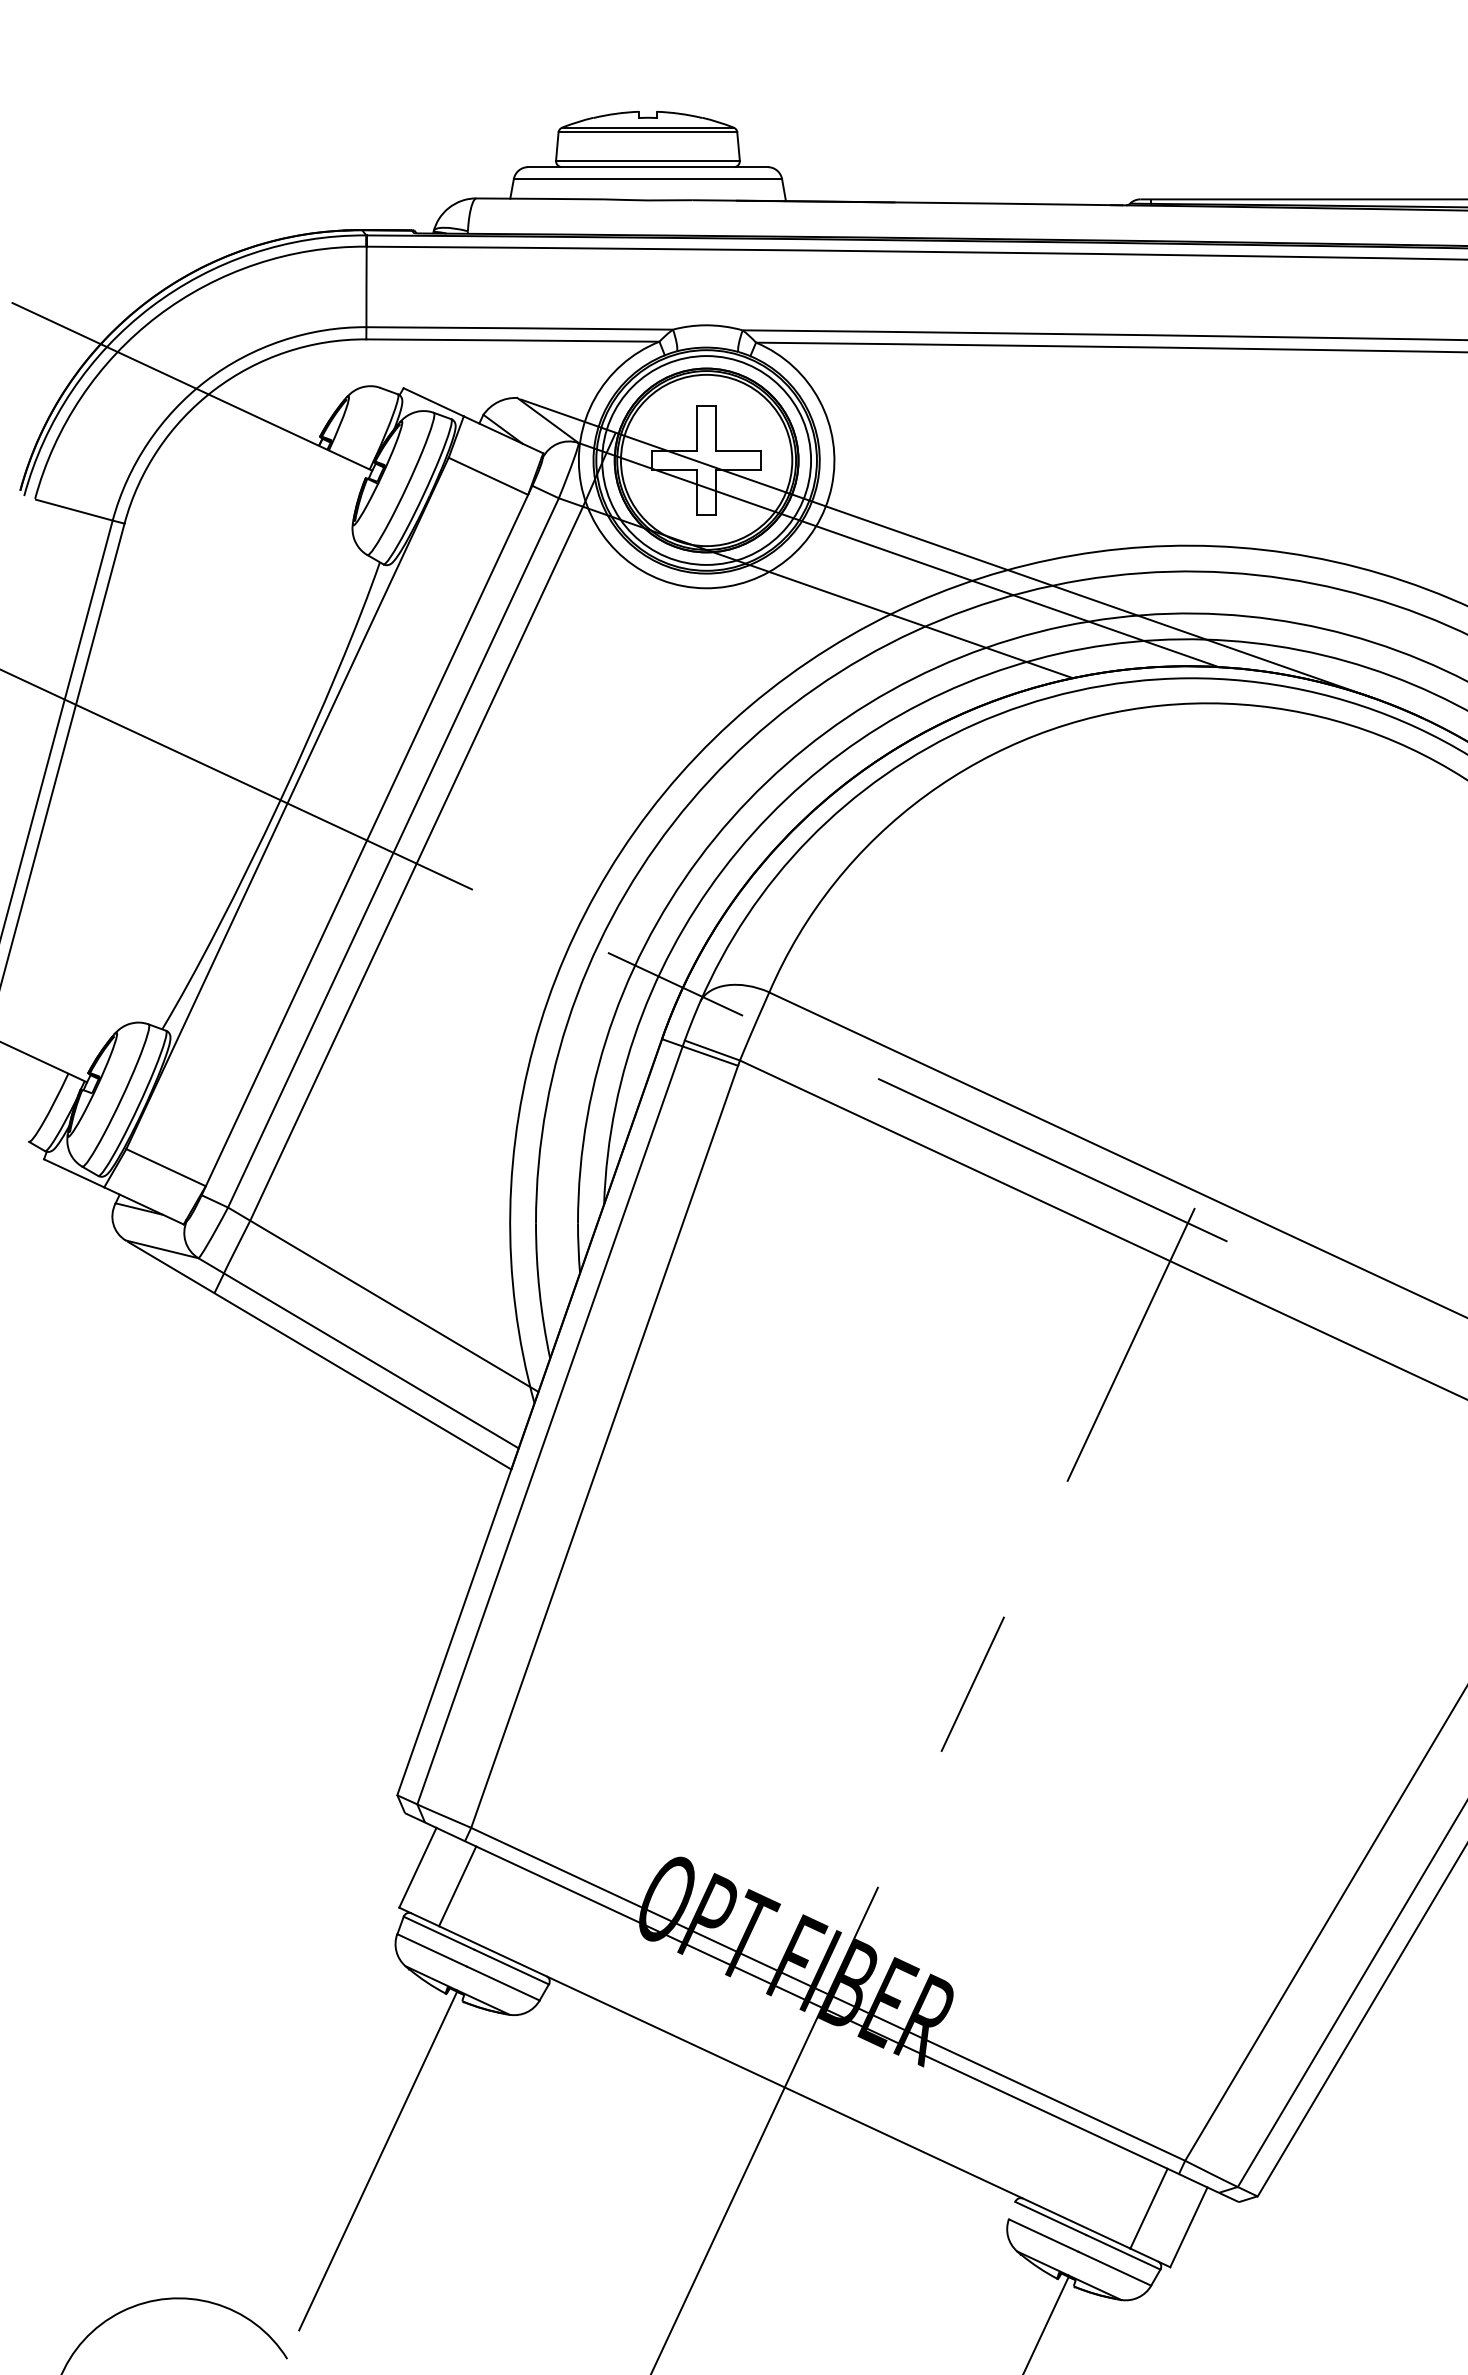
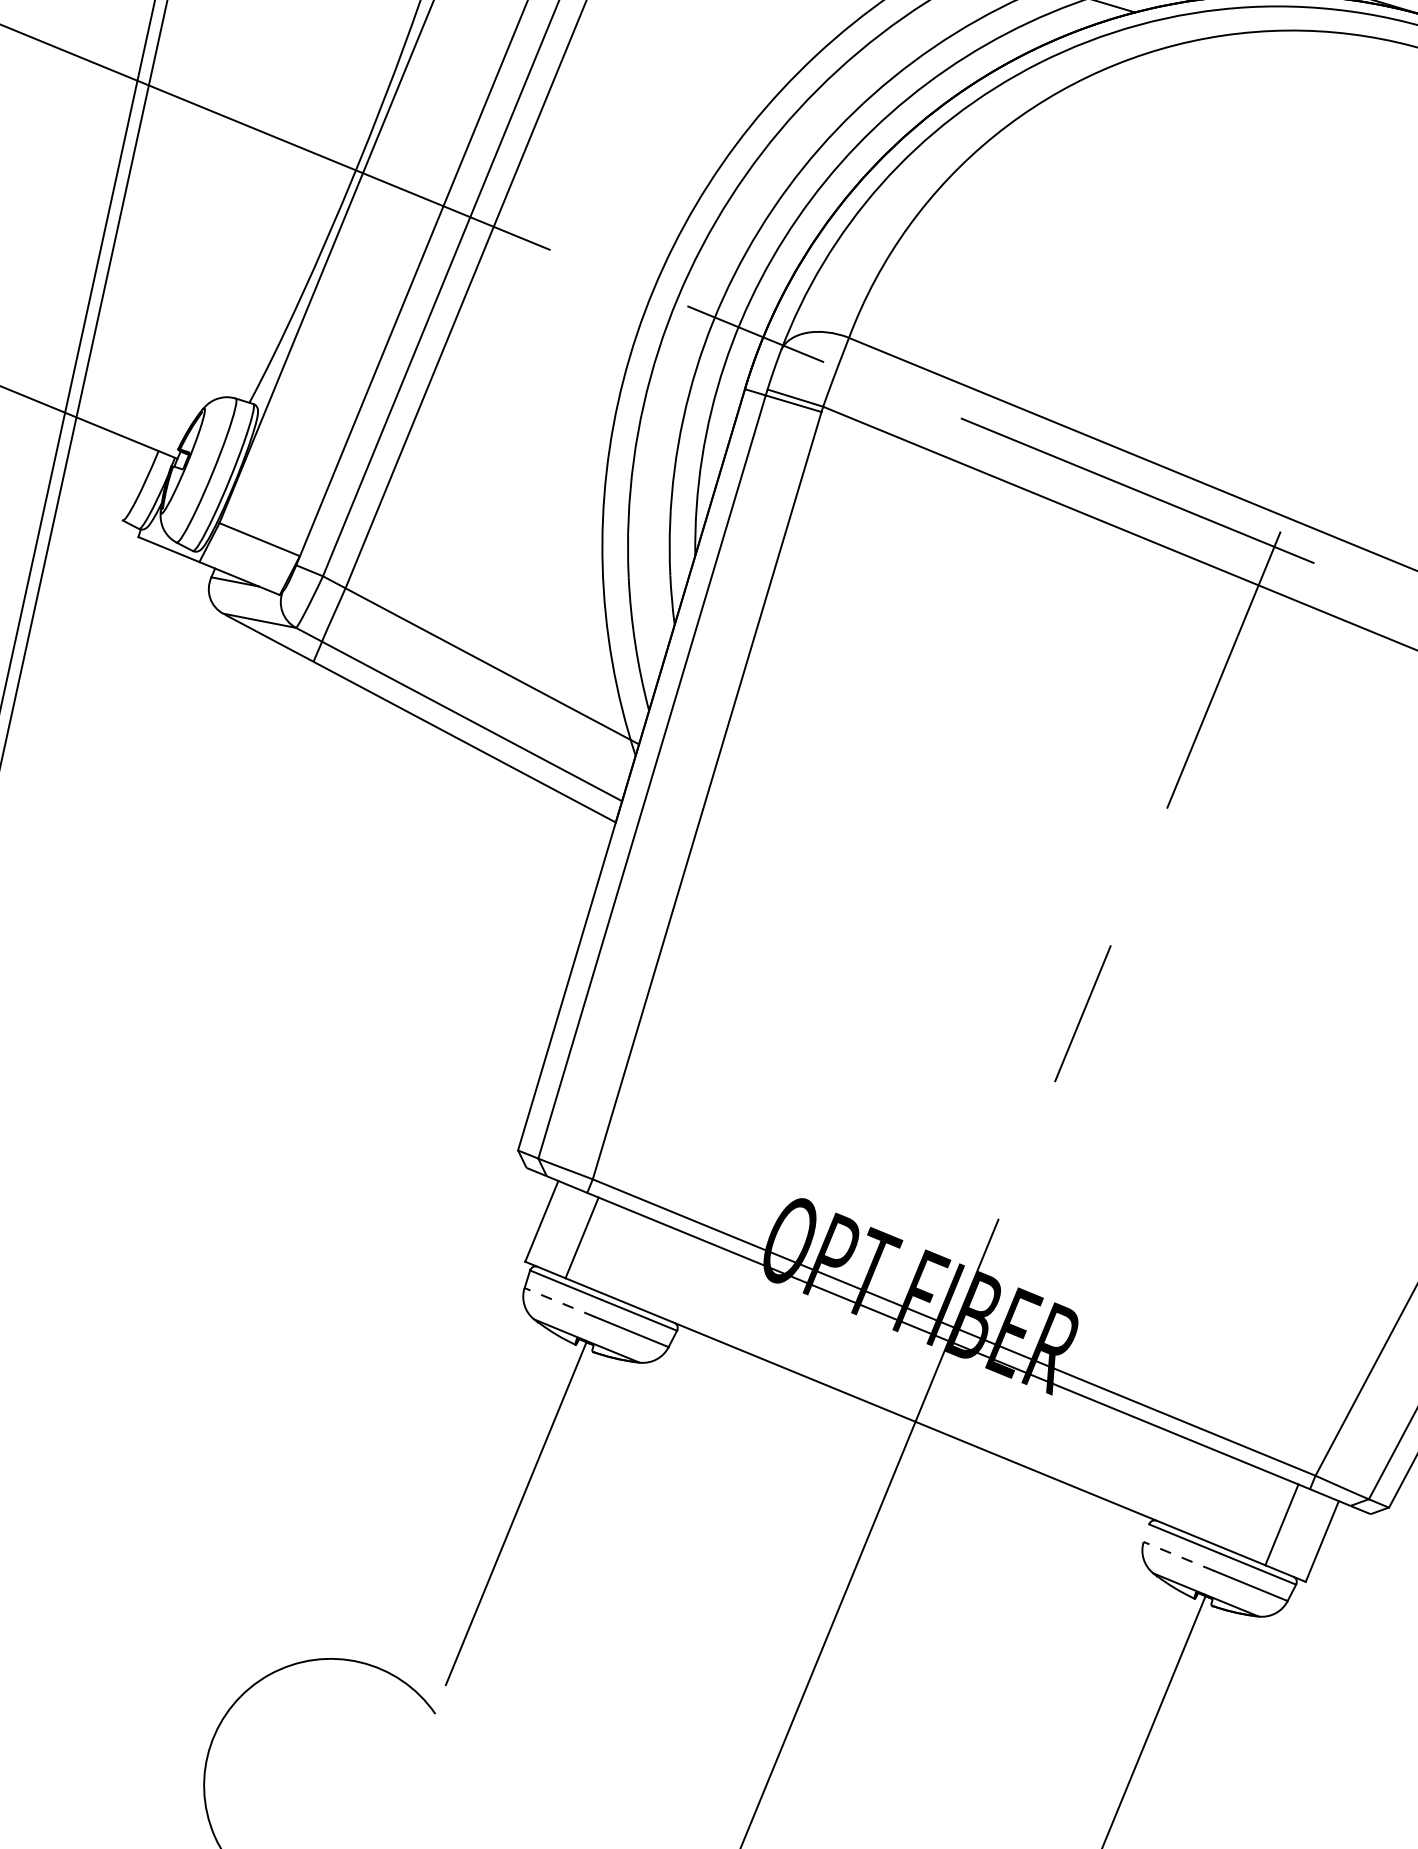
line: (431, 1950) -> (559, 1302), solid -> dashed
line: (1043, 2235) -> (1178, 1556), solid -> dashed

